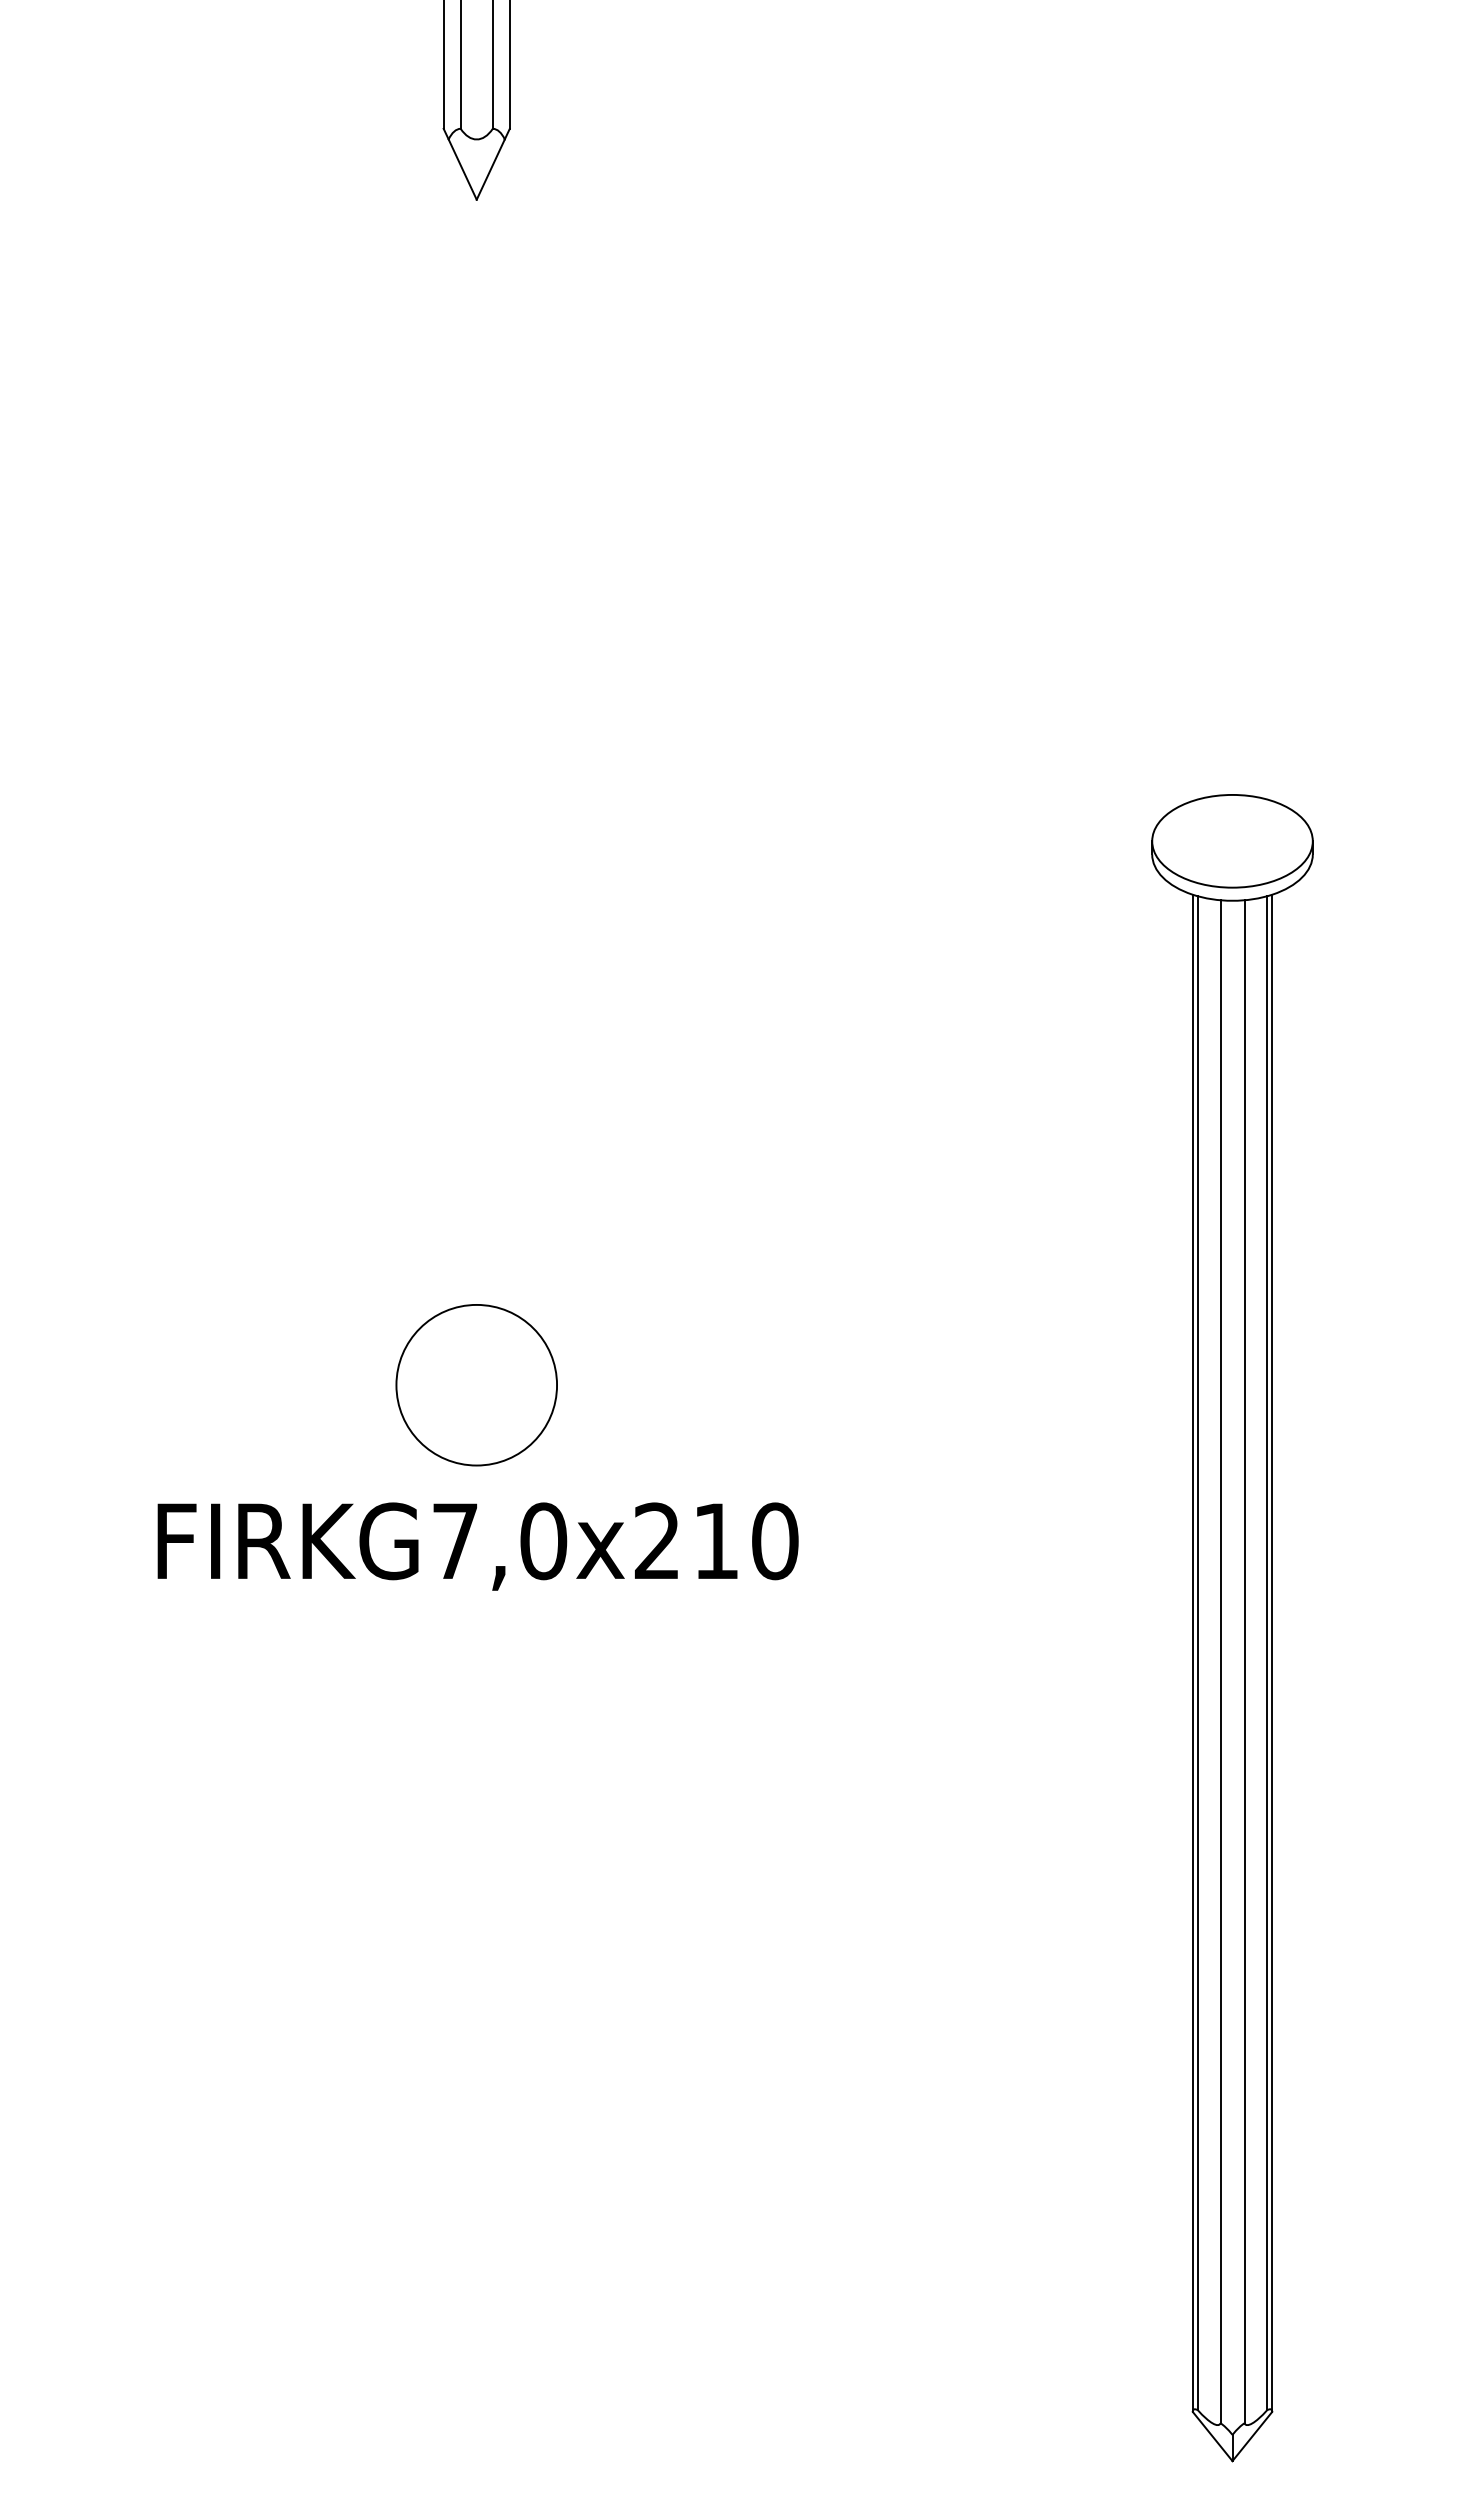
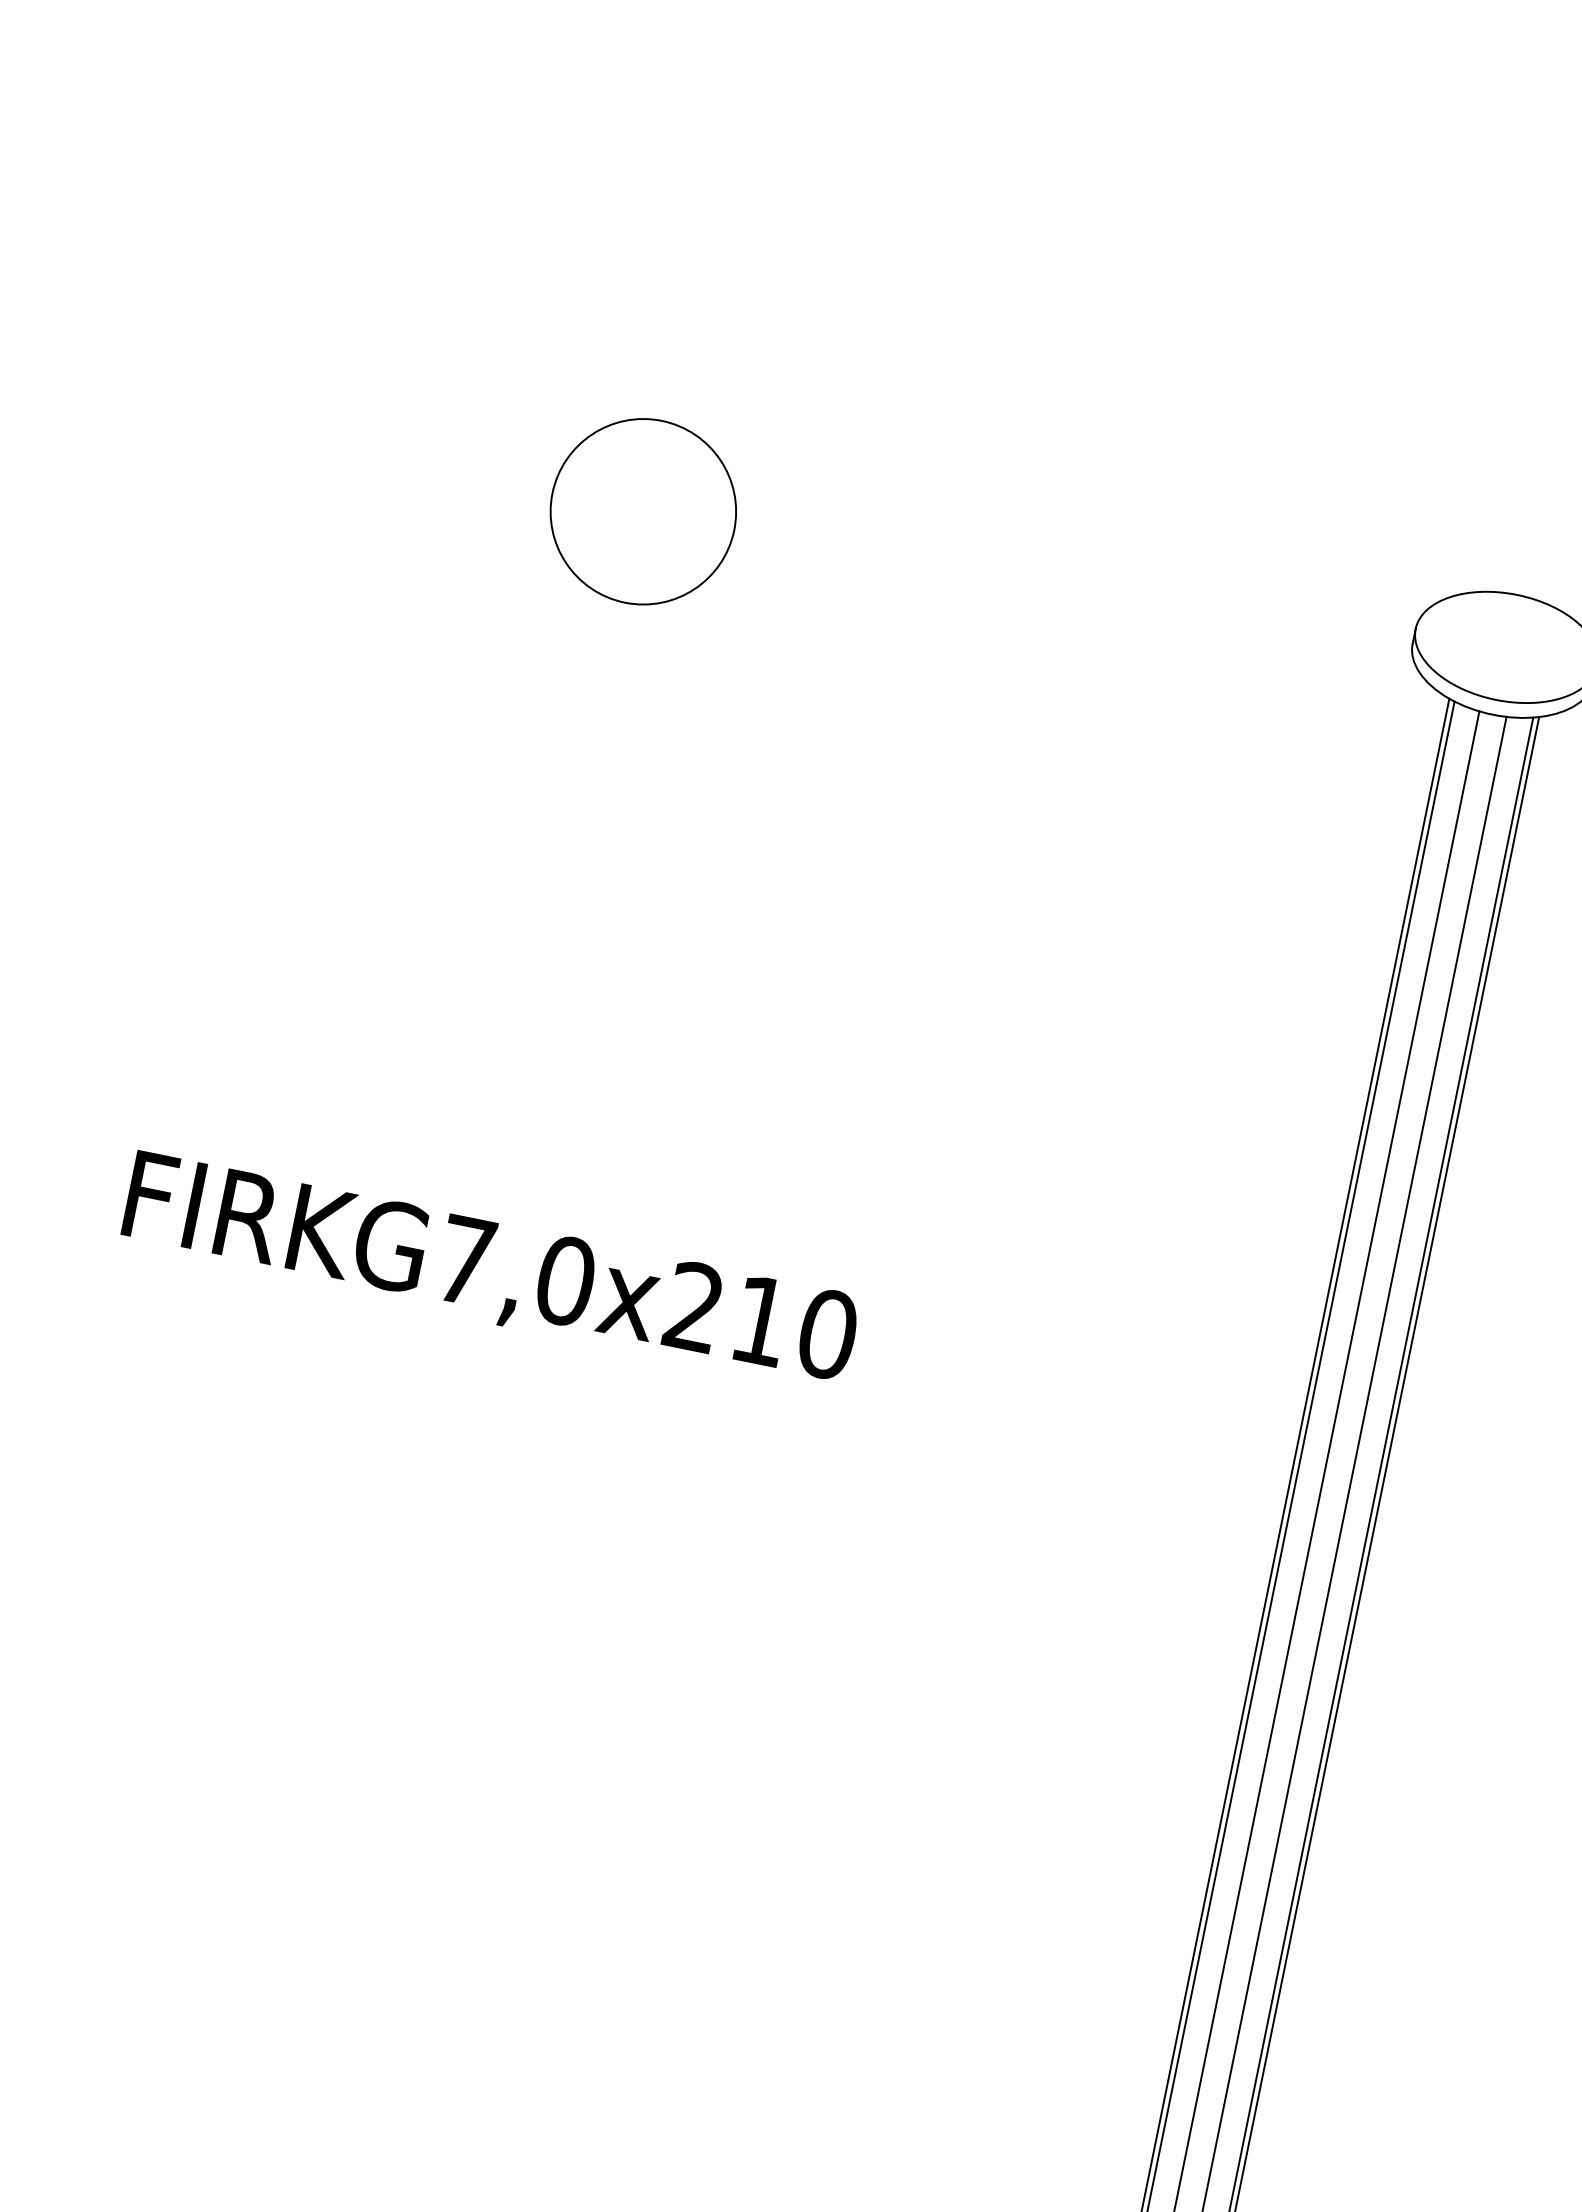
part: (476, 1385) -> (643, 512), moved

